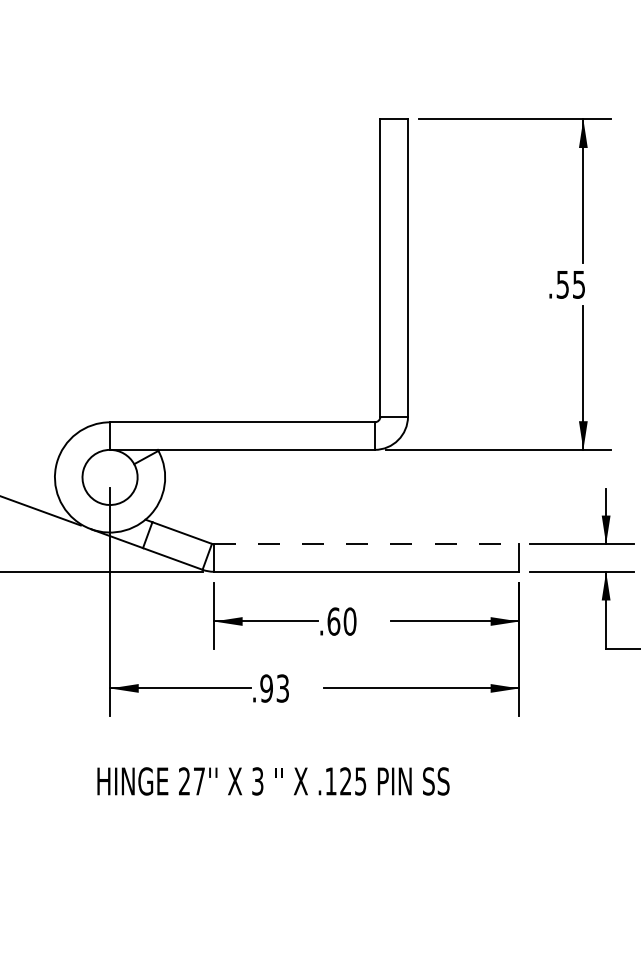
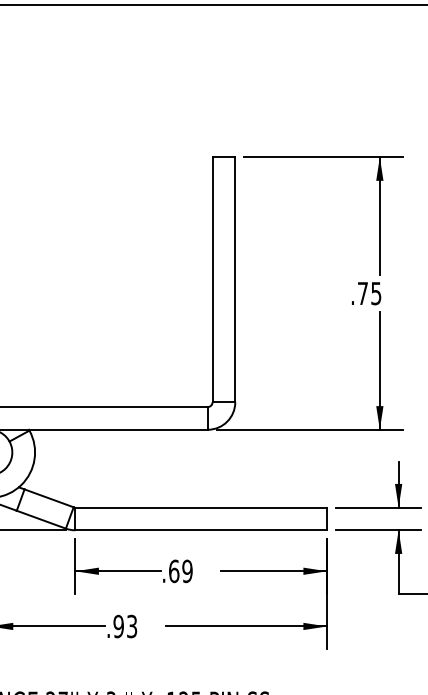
text: (562, 284) -> (362, 293), .55 -> .75
line: (366, 544) -> (201, 507), dashed -> solid
text: (349, 621) -> (187, 571), .60 -> .69

